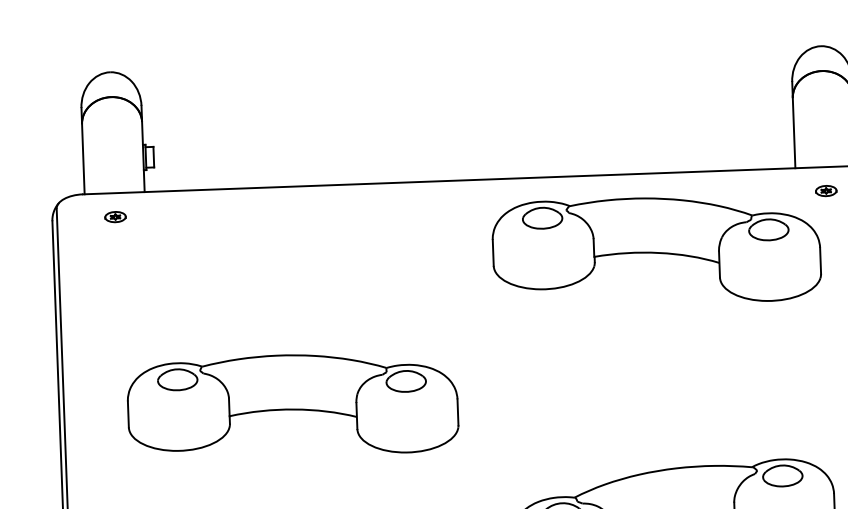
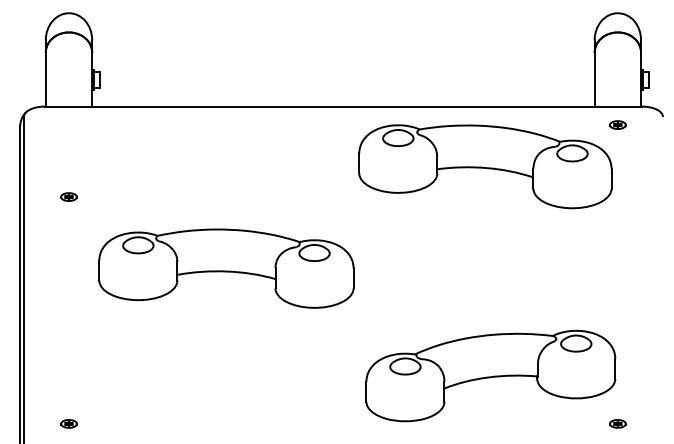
part: (114, 216) -> (68, 196), moved
part: (292, 405) -> (226, 268), moved

